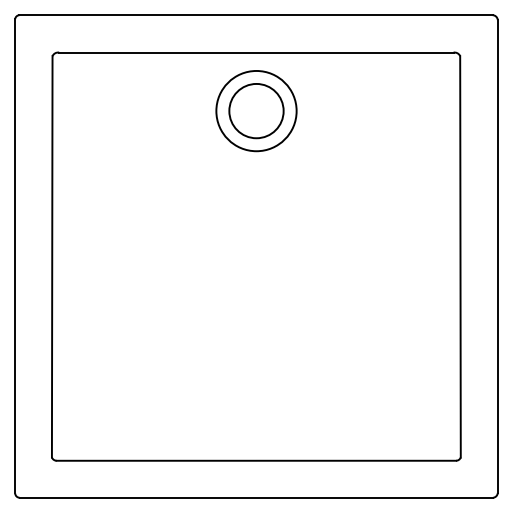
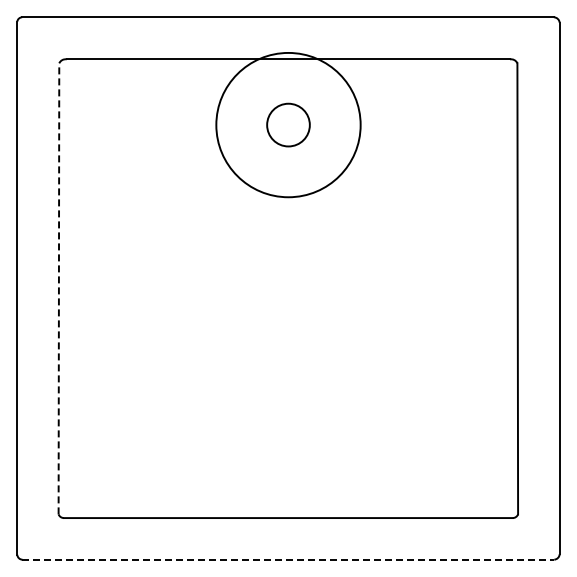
circle: (256, 110) -> (288, 124), size x0.7
circle: (256, 111) -> (288, 125), size x1.6
line: (51, 256) -> (58, 288), solid -> dashed
line: (256, 497) -> (288, 559), solid -> dashed

